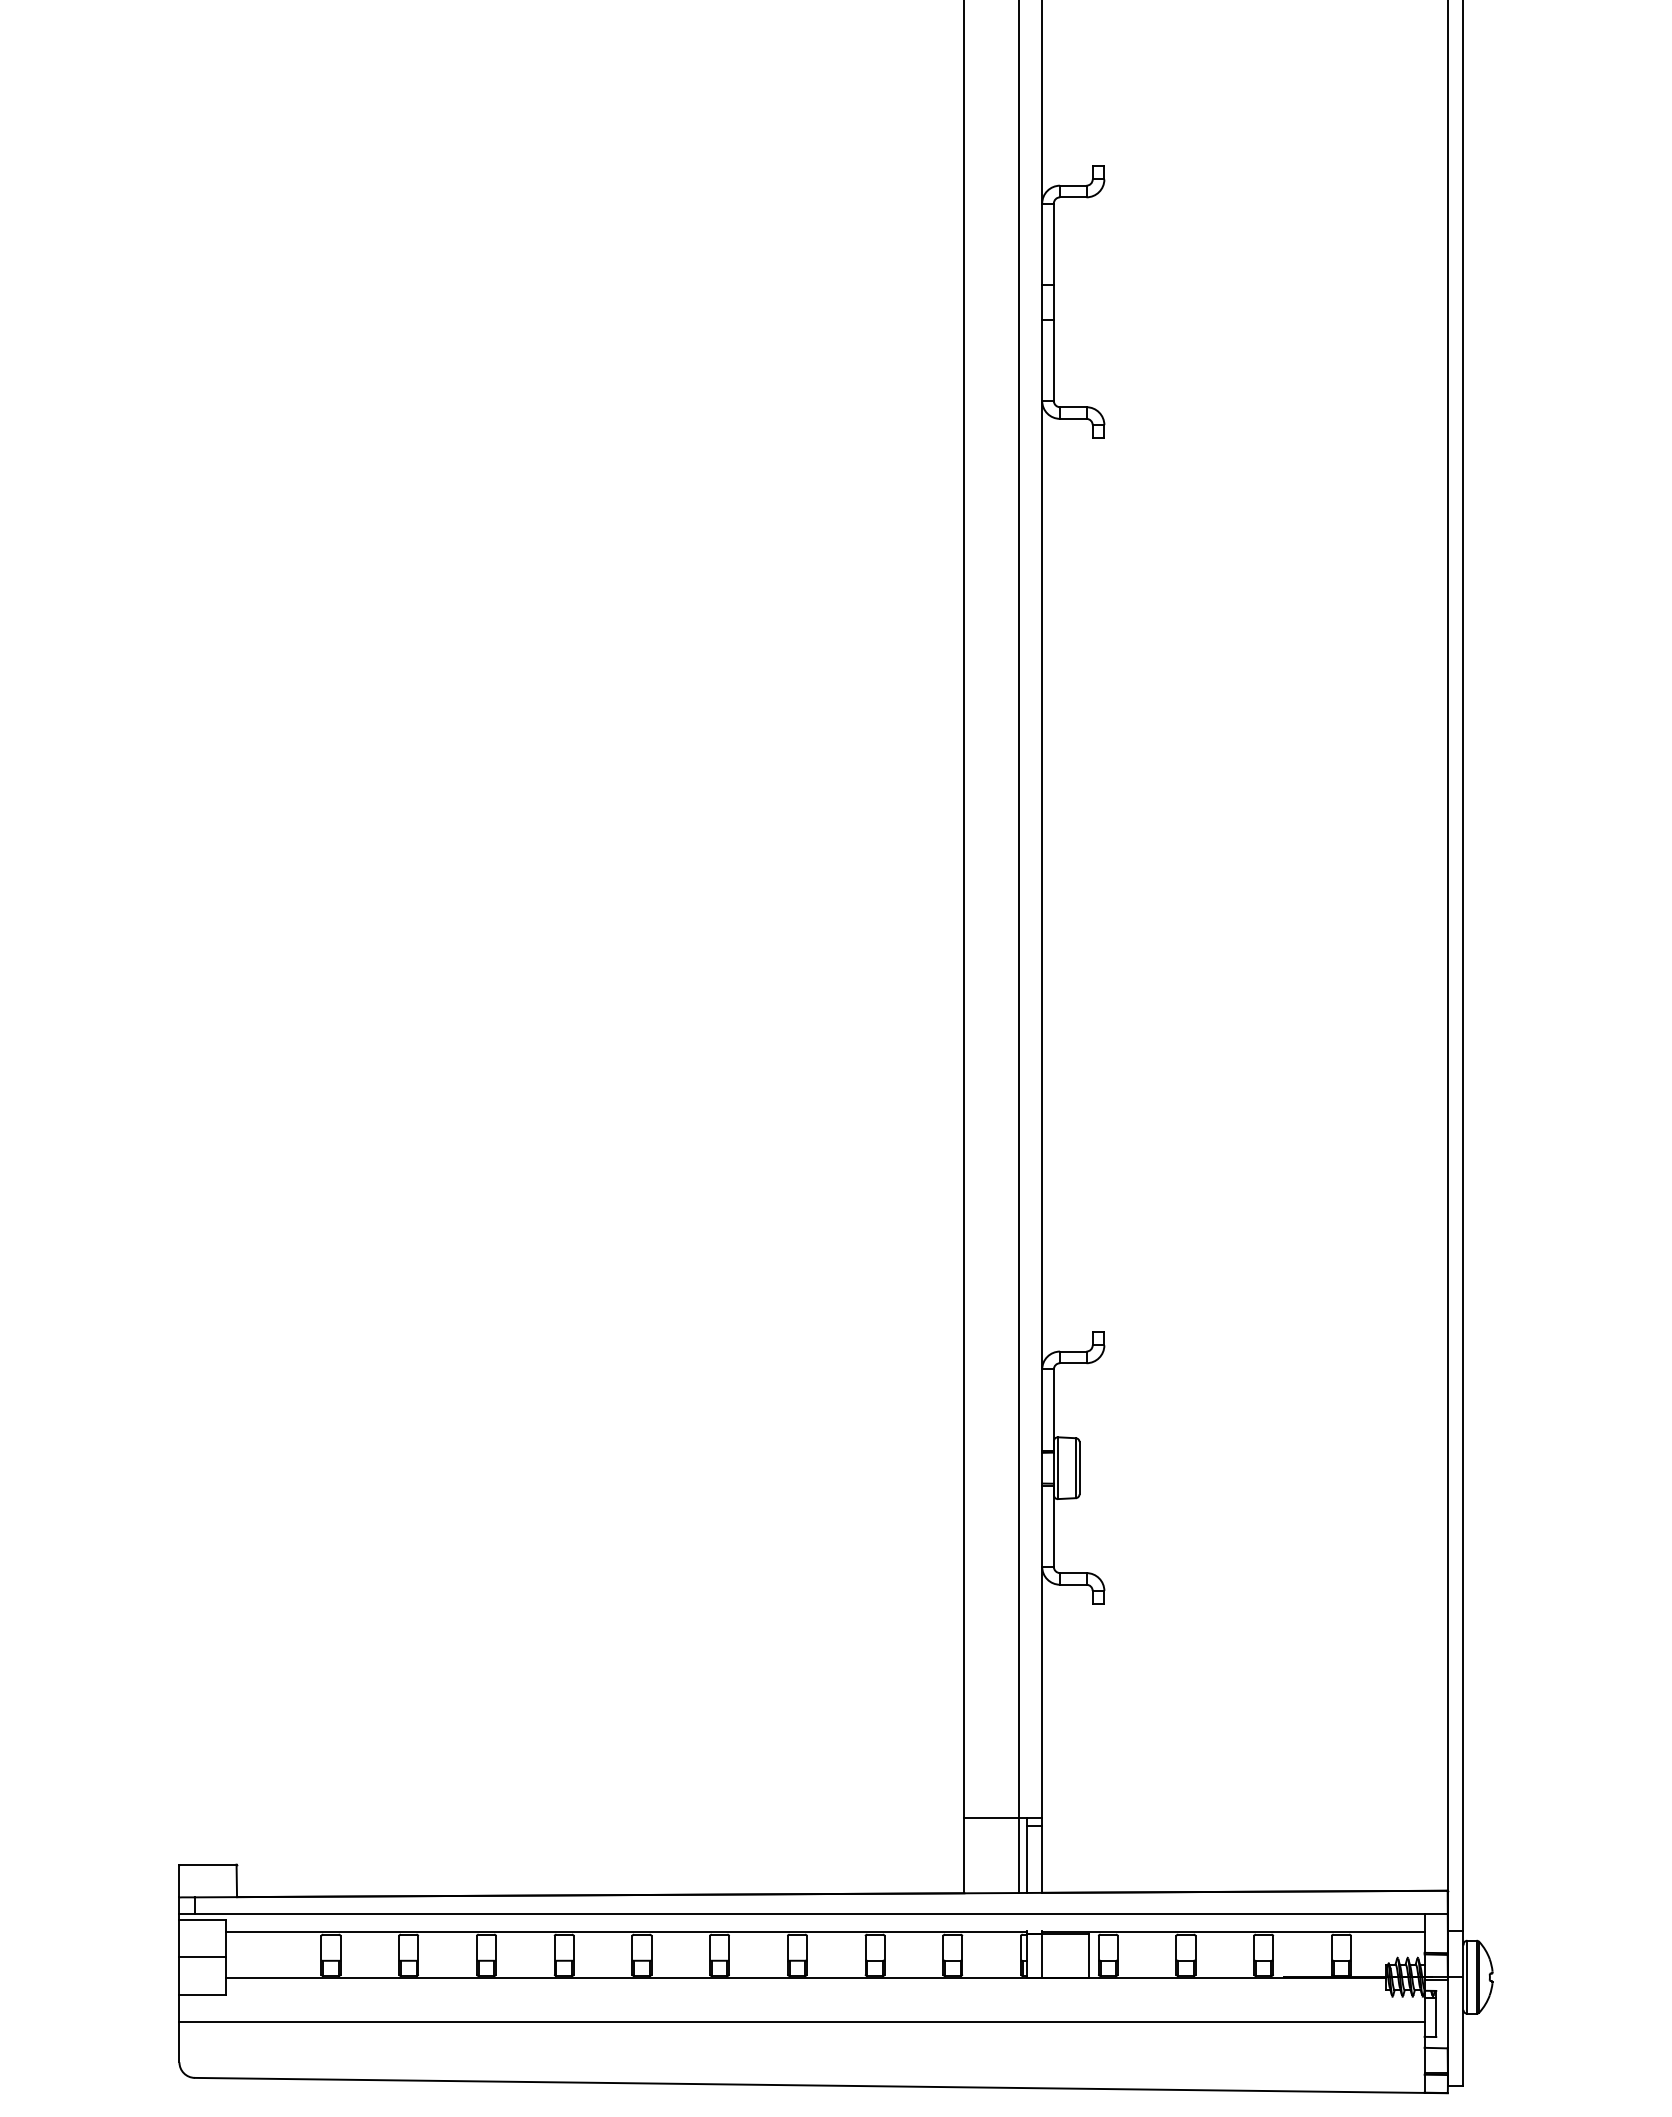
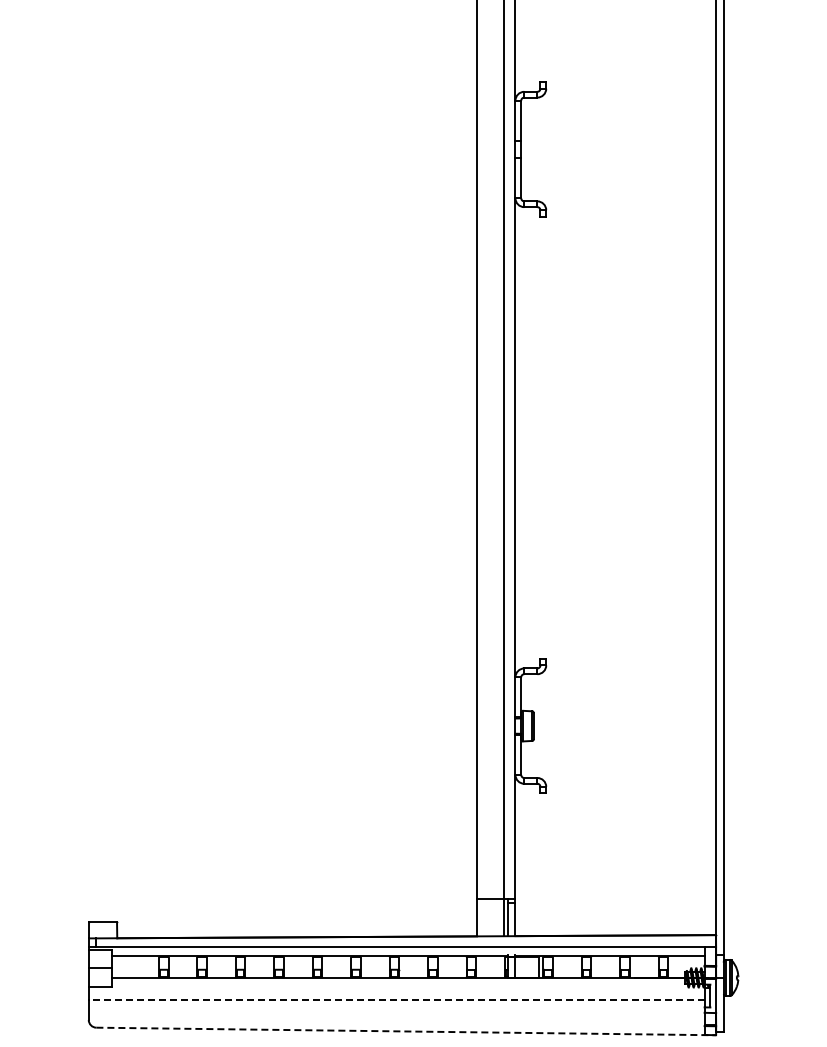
line: (801, 2022) -> (396, 1000), solid -> dashed
line: (821, 2085) -> (406, 1031), solid -> dashed

